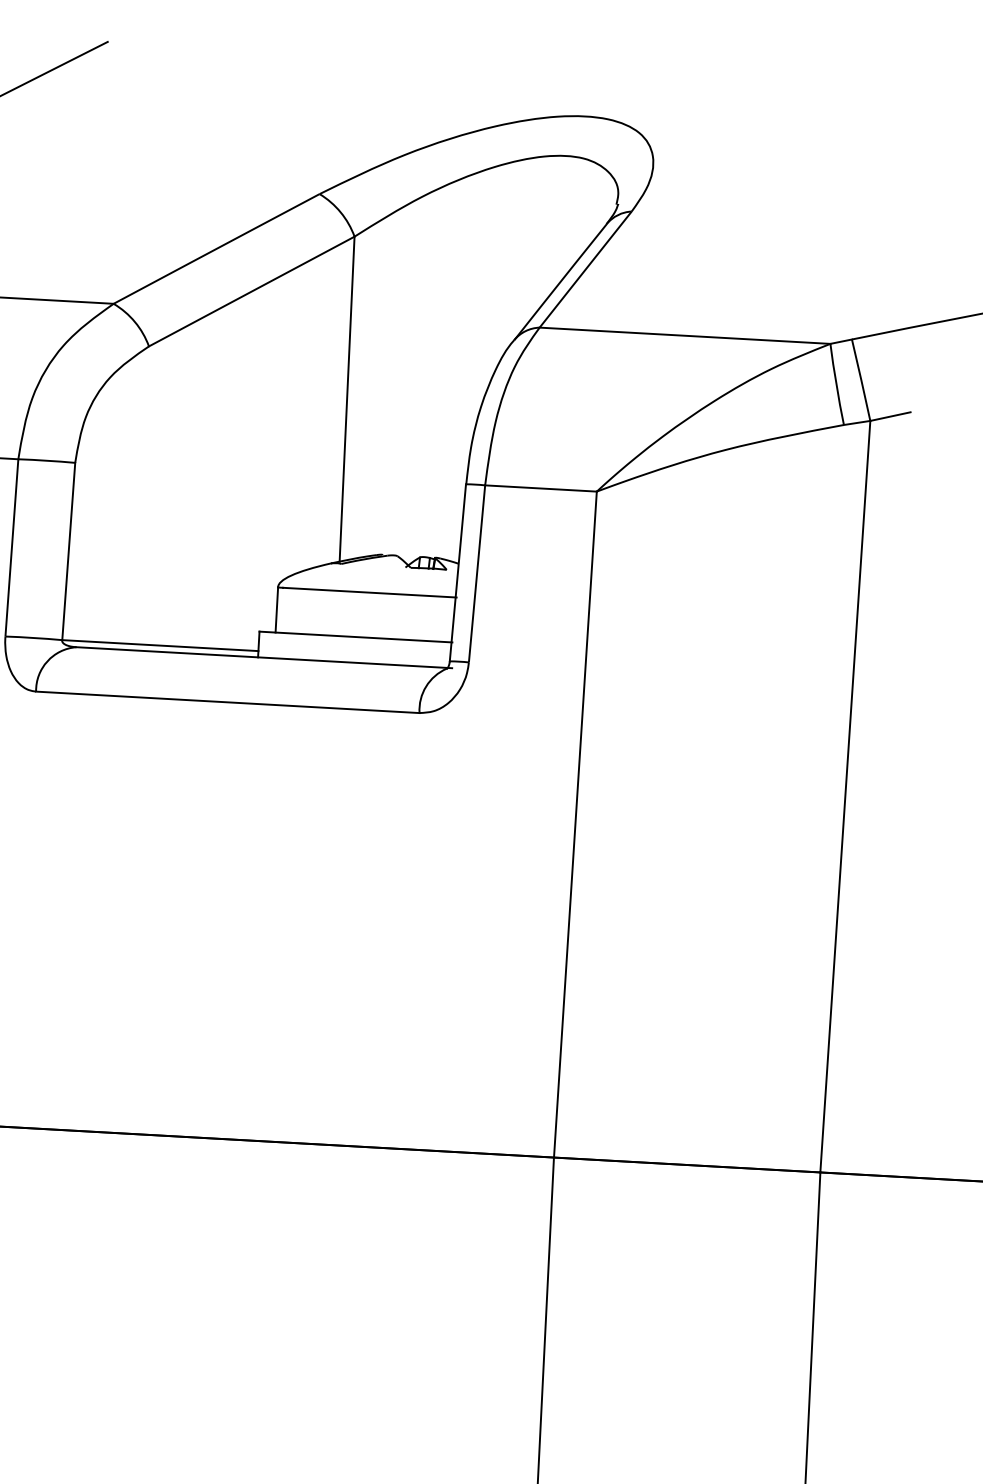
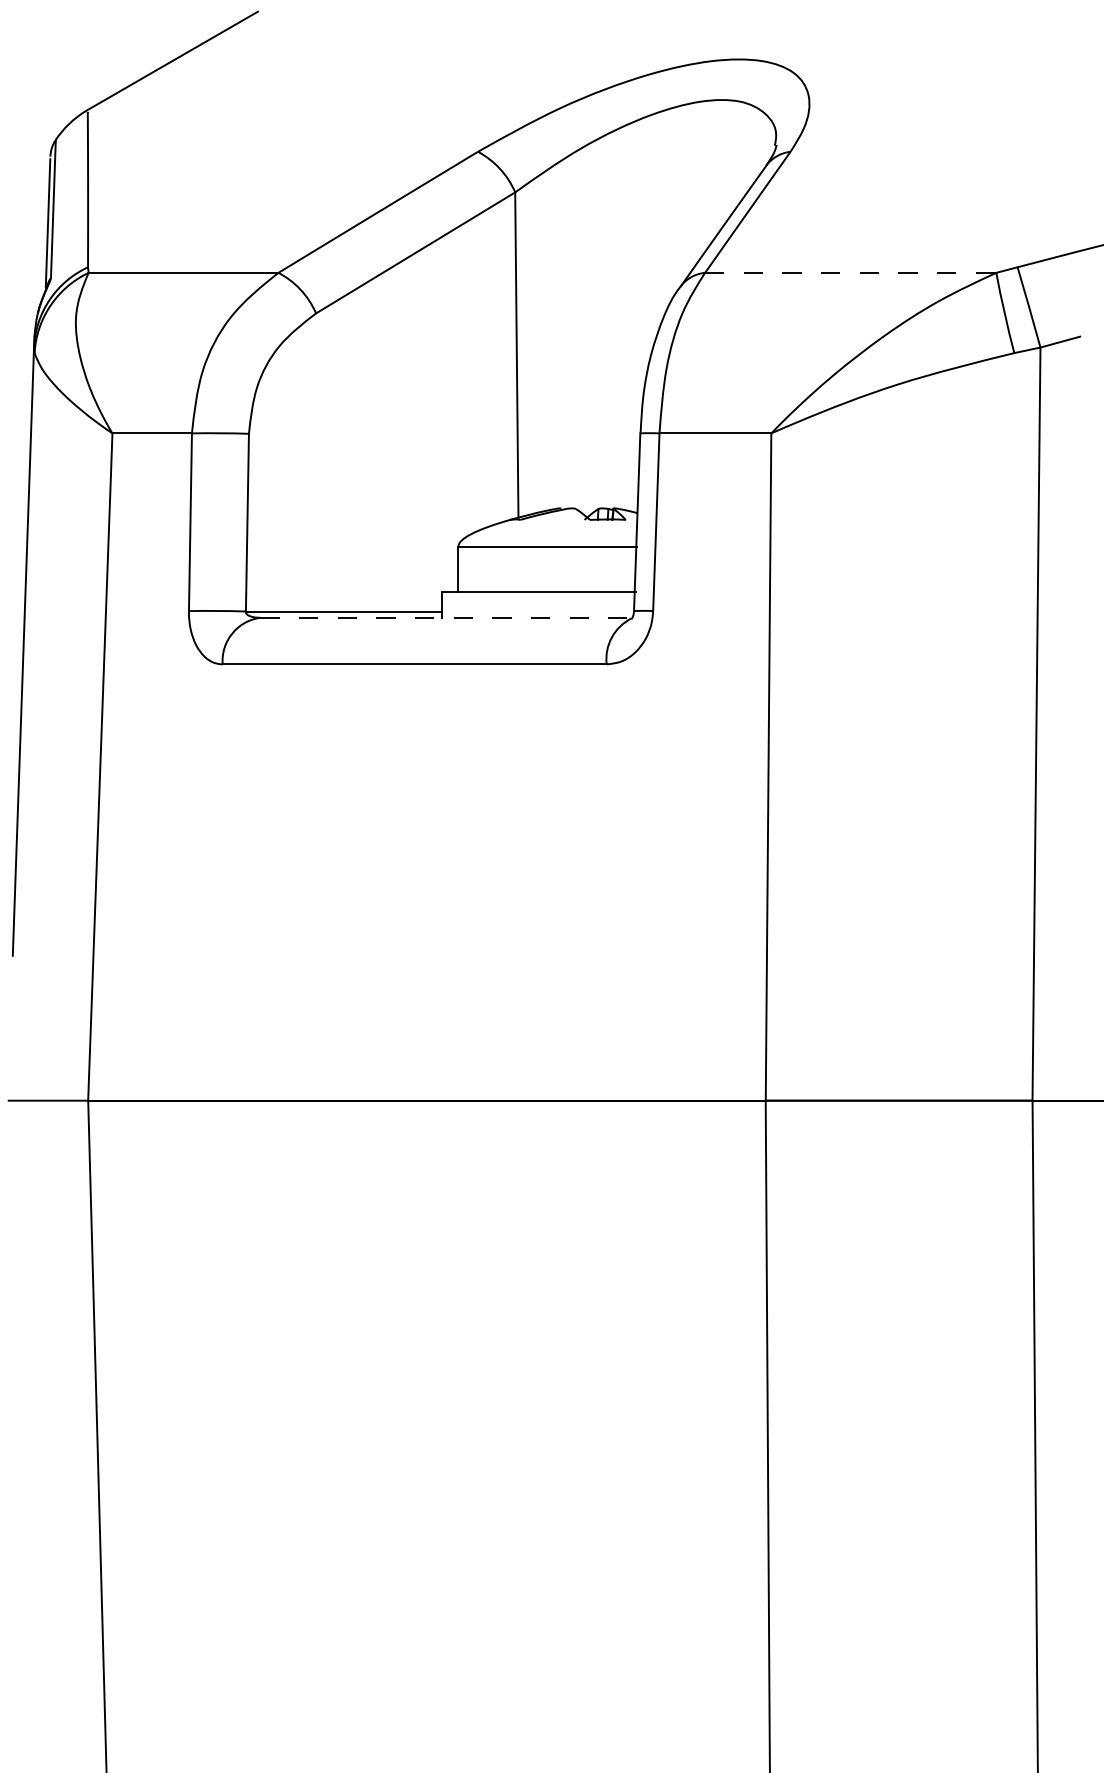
line: (684, 335) -> (850, 272), solid -> dashed
line: (265, 657) -> (449, 617), solid -> dashed

